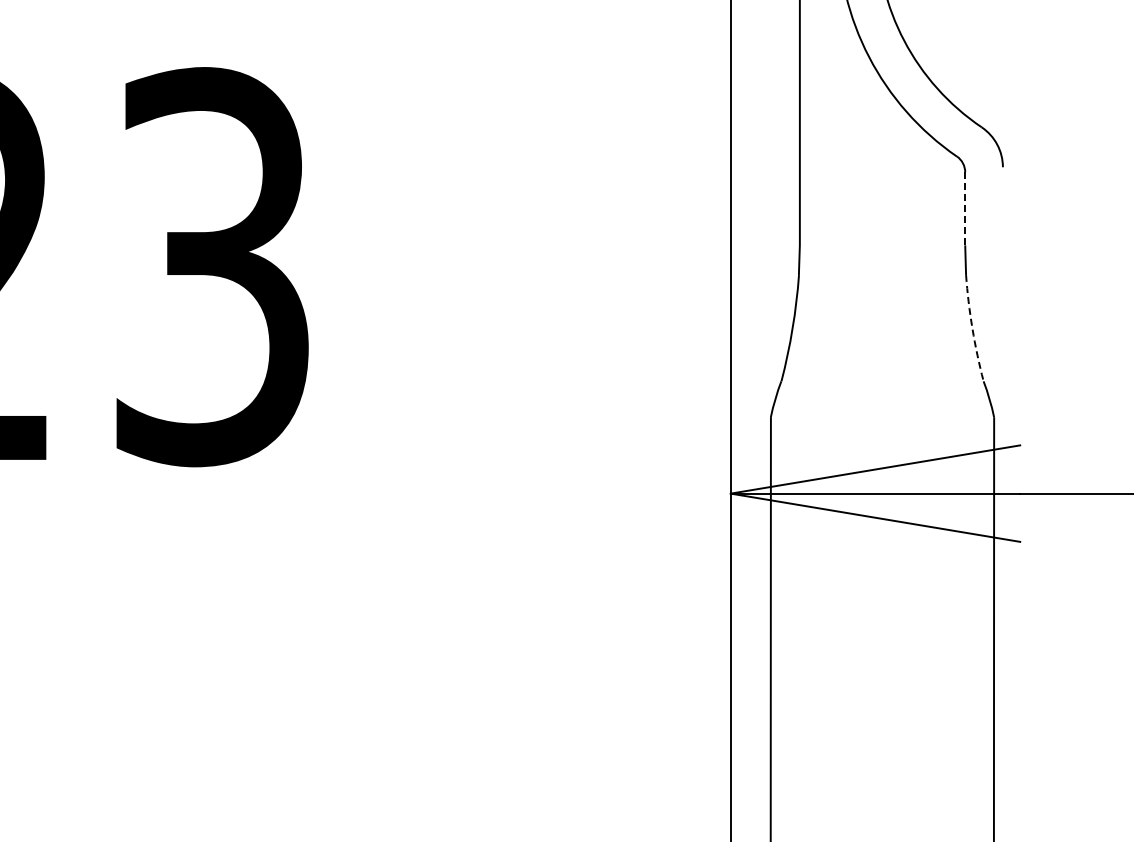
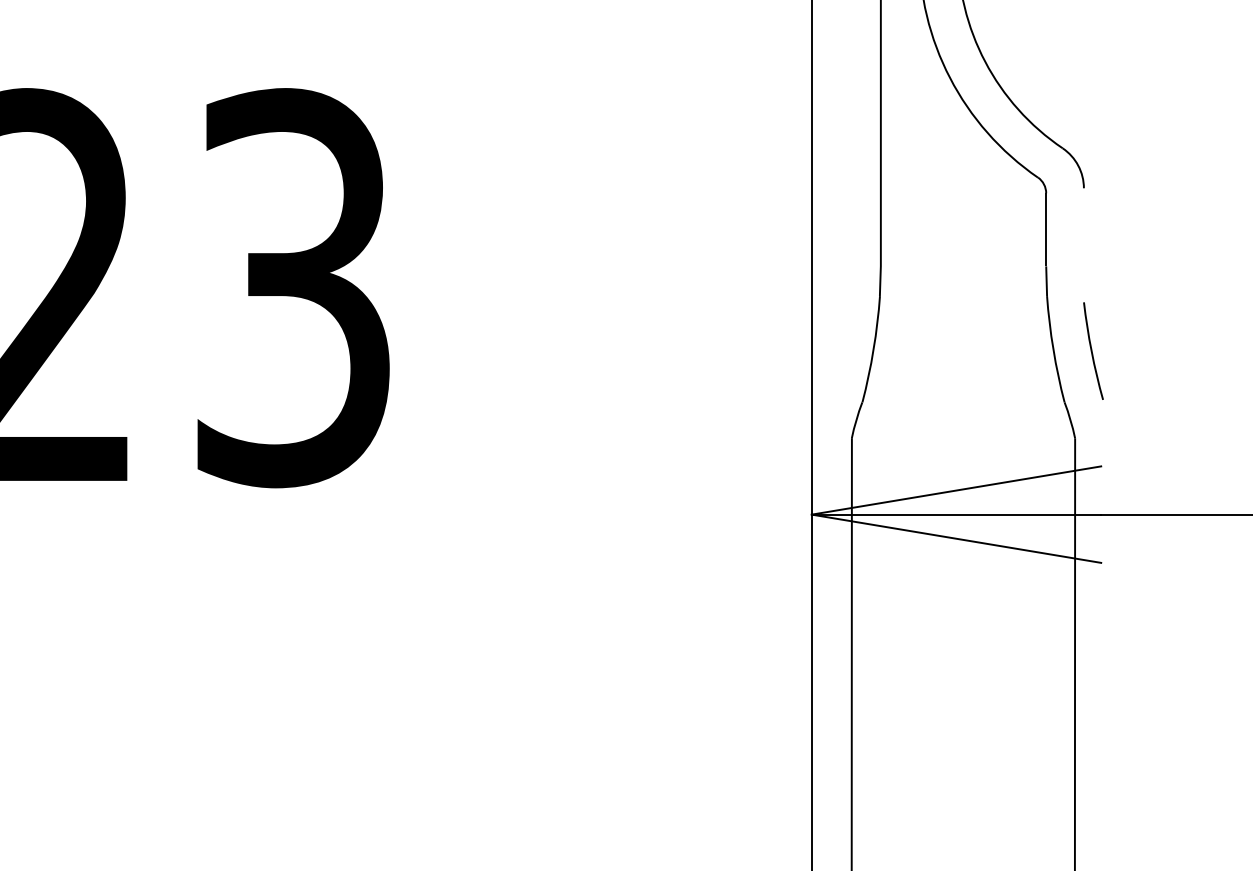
line: (965, 208) -> (1046, 229), dashed -> solid
arc: (972, 328) -> (1053, 349), dashed -> solid
arc: (1011, 329) -> (1092, 350), added

